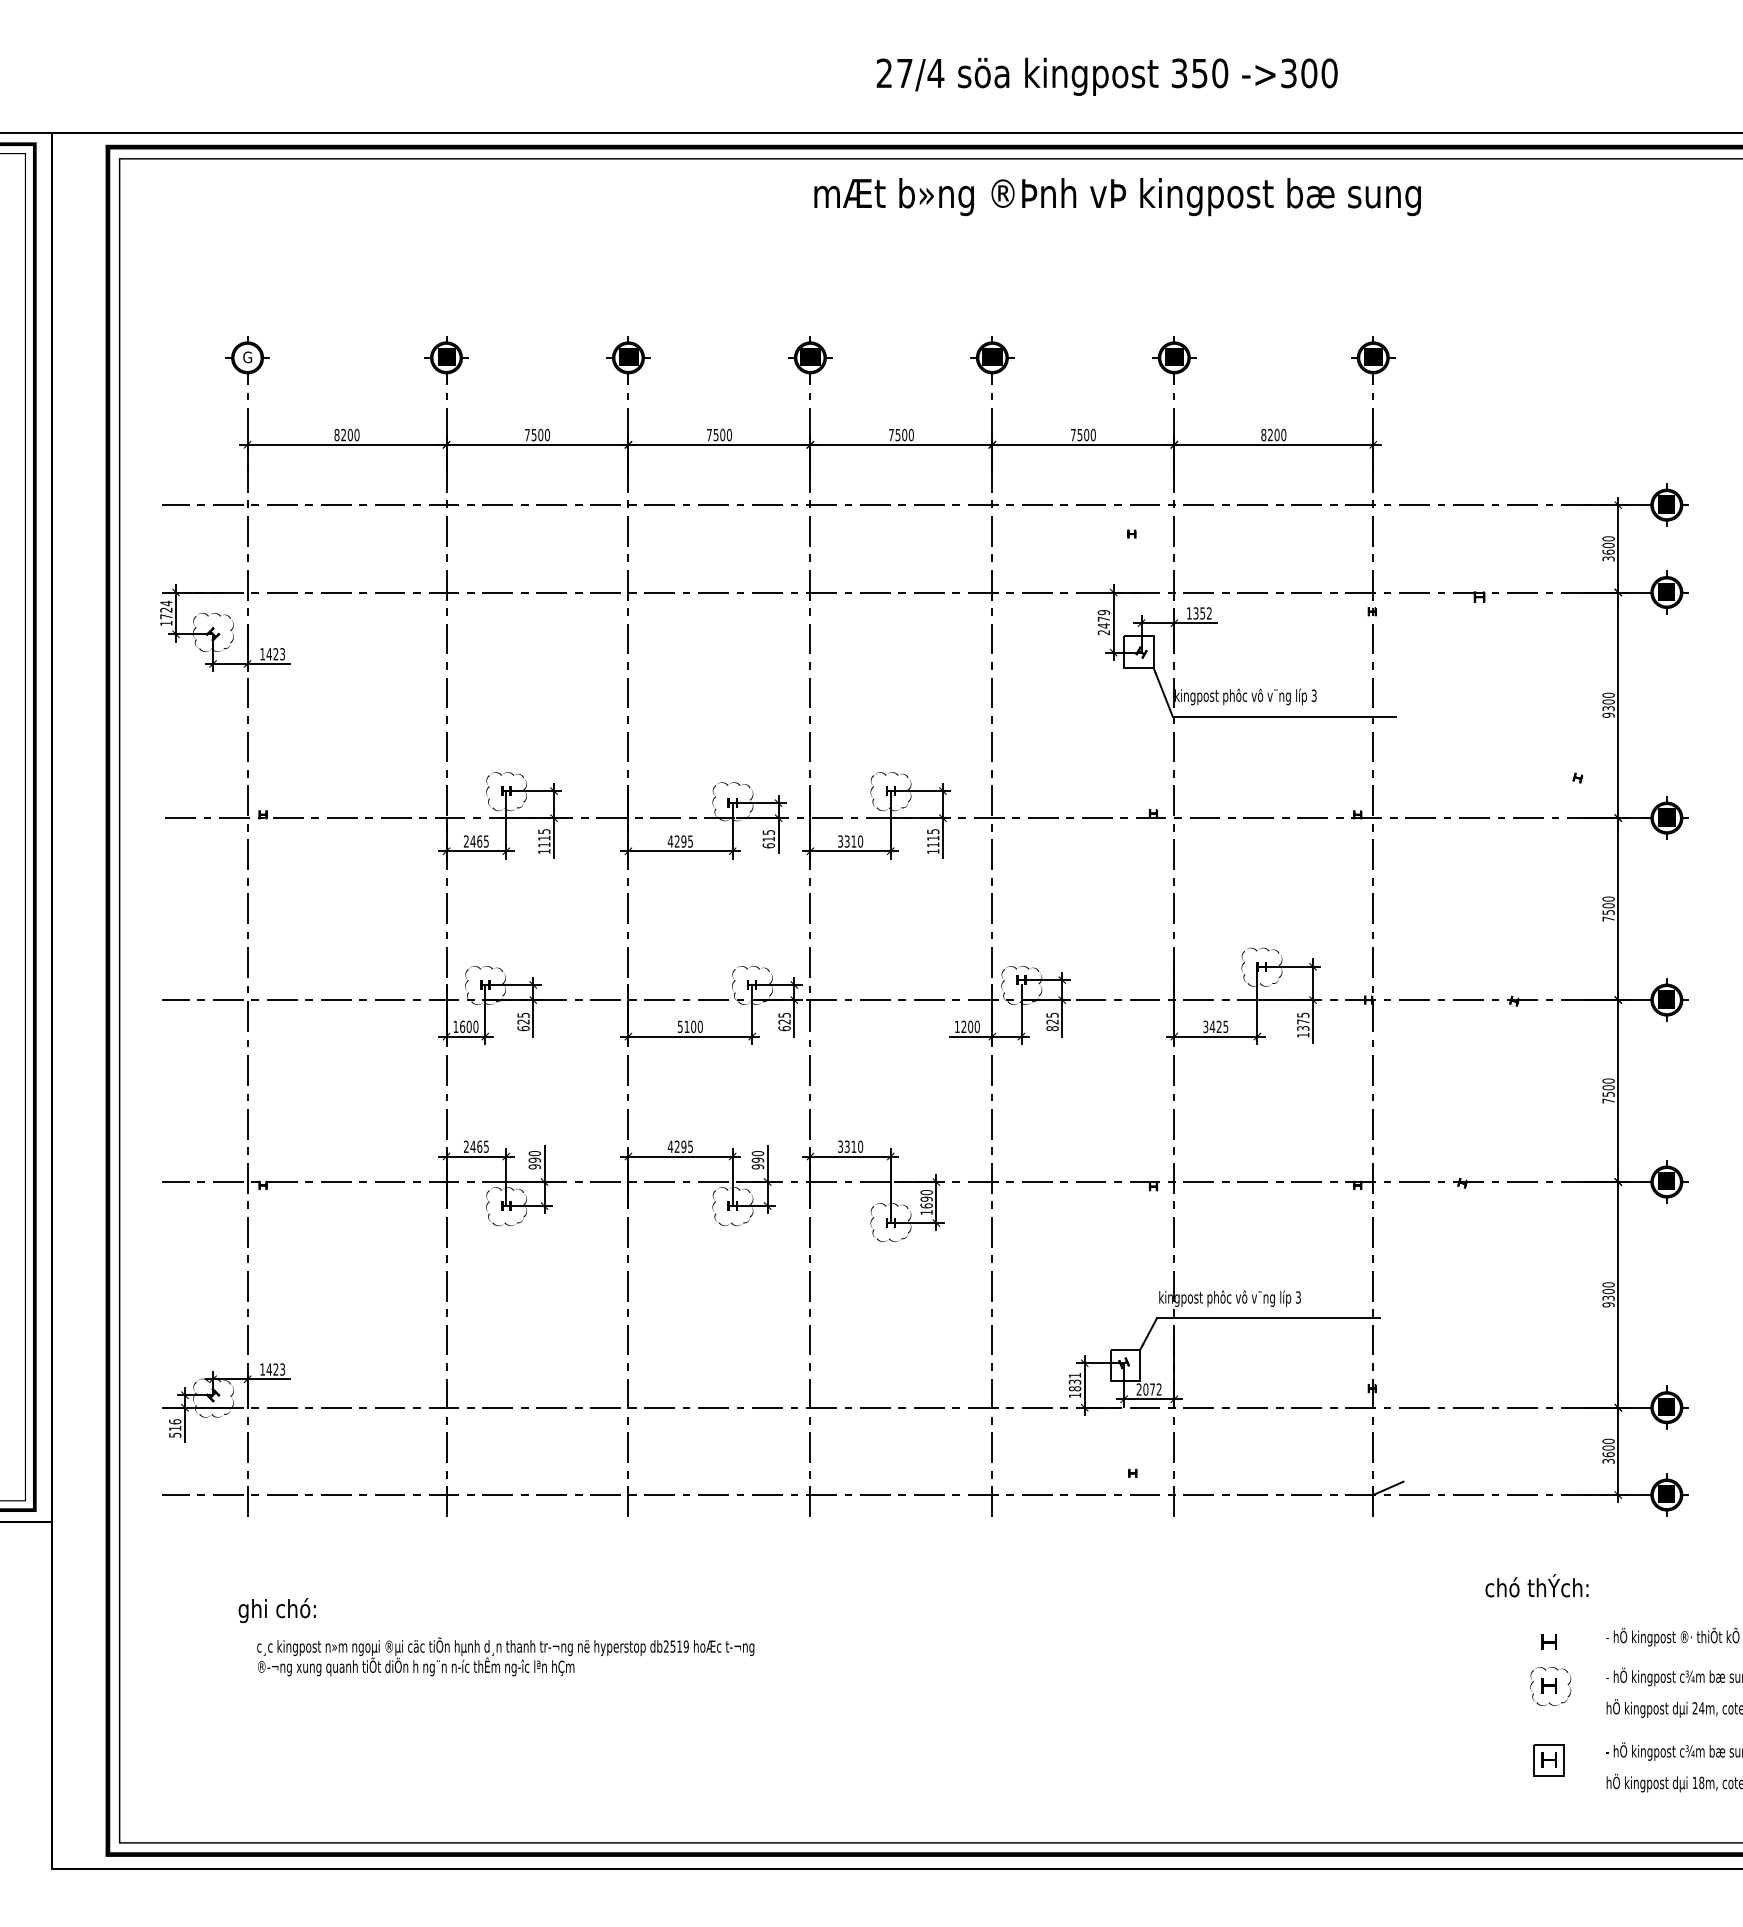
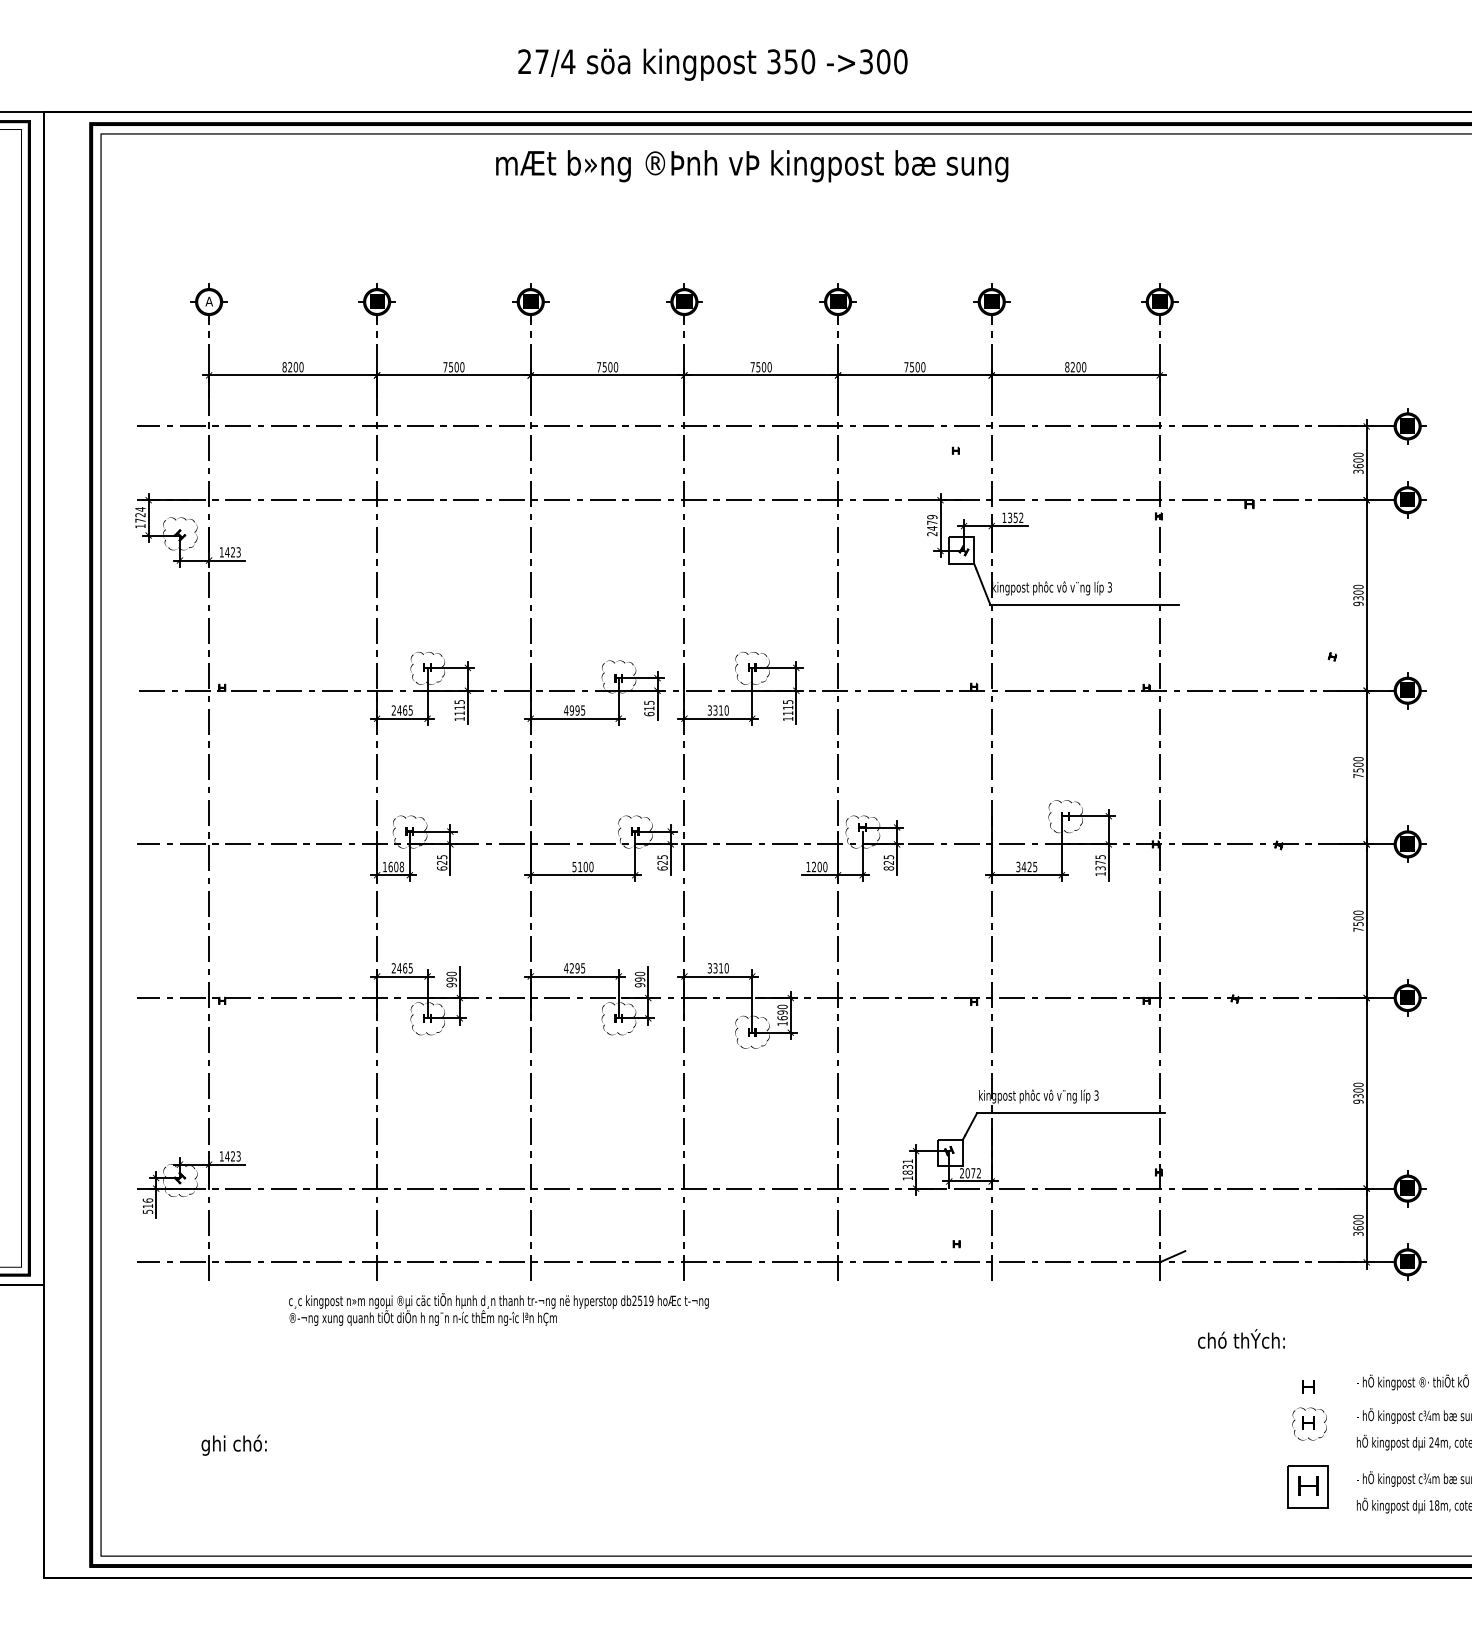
text: (1106, 76) -> (712, 64), moved
text: (1117, 197) -> (752, 166), moved
text: (247, 357) -> (209, 301), G -> A
text: (676, 841) -> (571, 710), 4295 -> 4995
text: (475, 1026) -> (401, 866), 1600 -> 1608
text: (1536, 1585) -> (1241, 1338), moved
text: (276, 1610) -> (233, 1445), moved
text: (505, 1656) -> (498, 1309), moved
part: (1548, 1760) -> (1307, 1486), size x1.6

